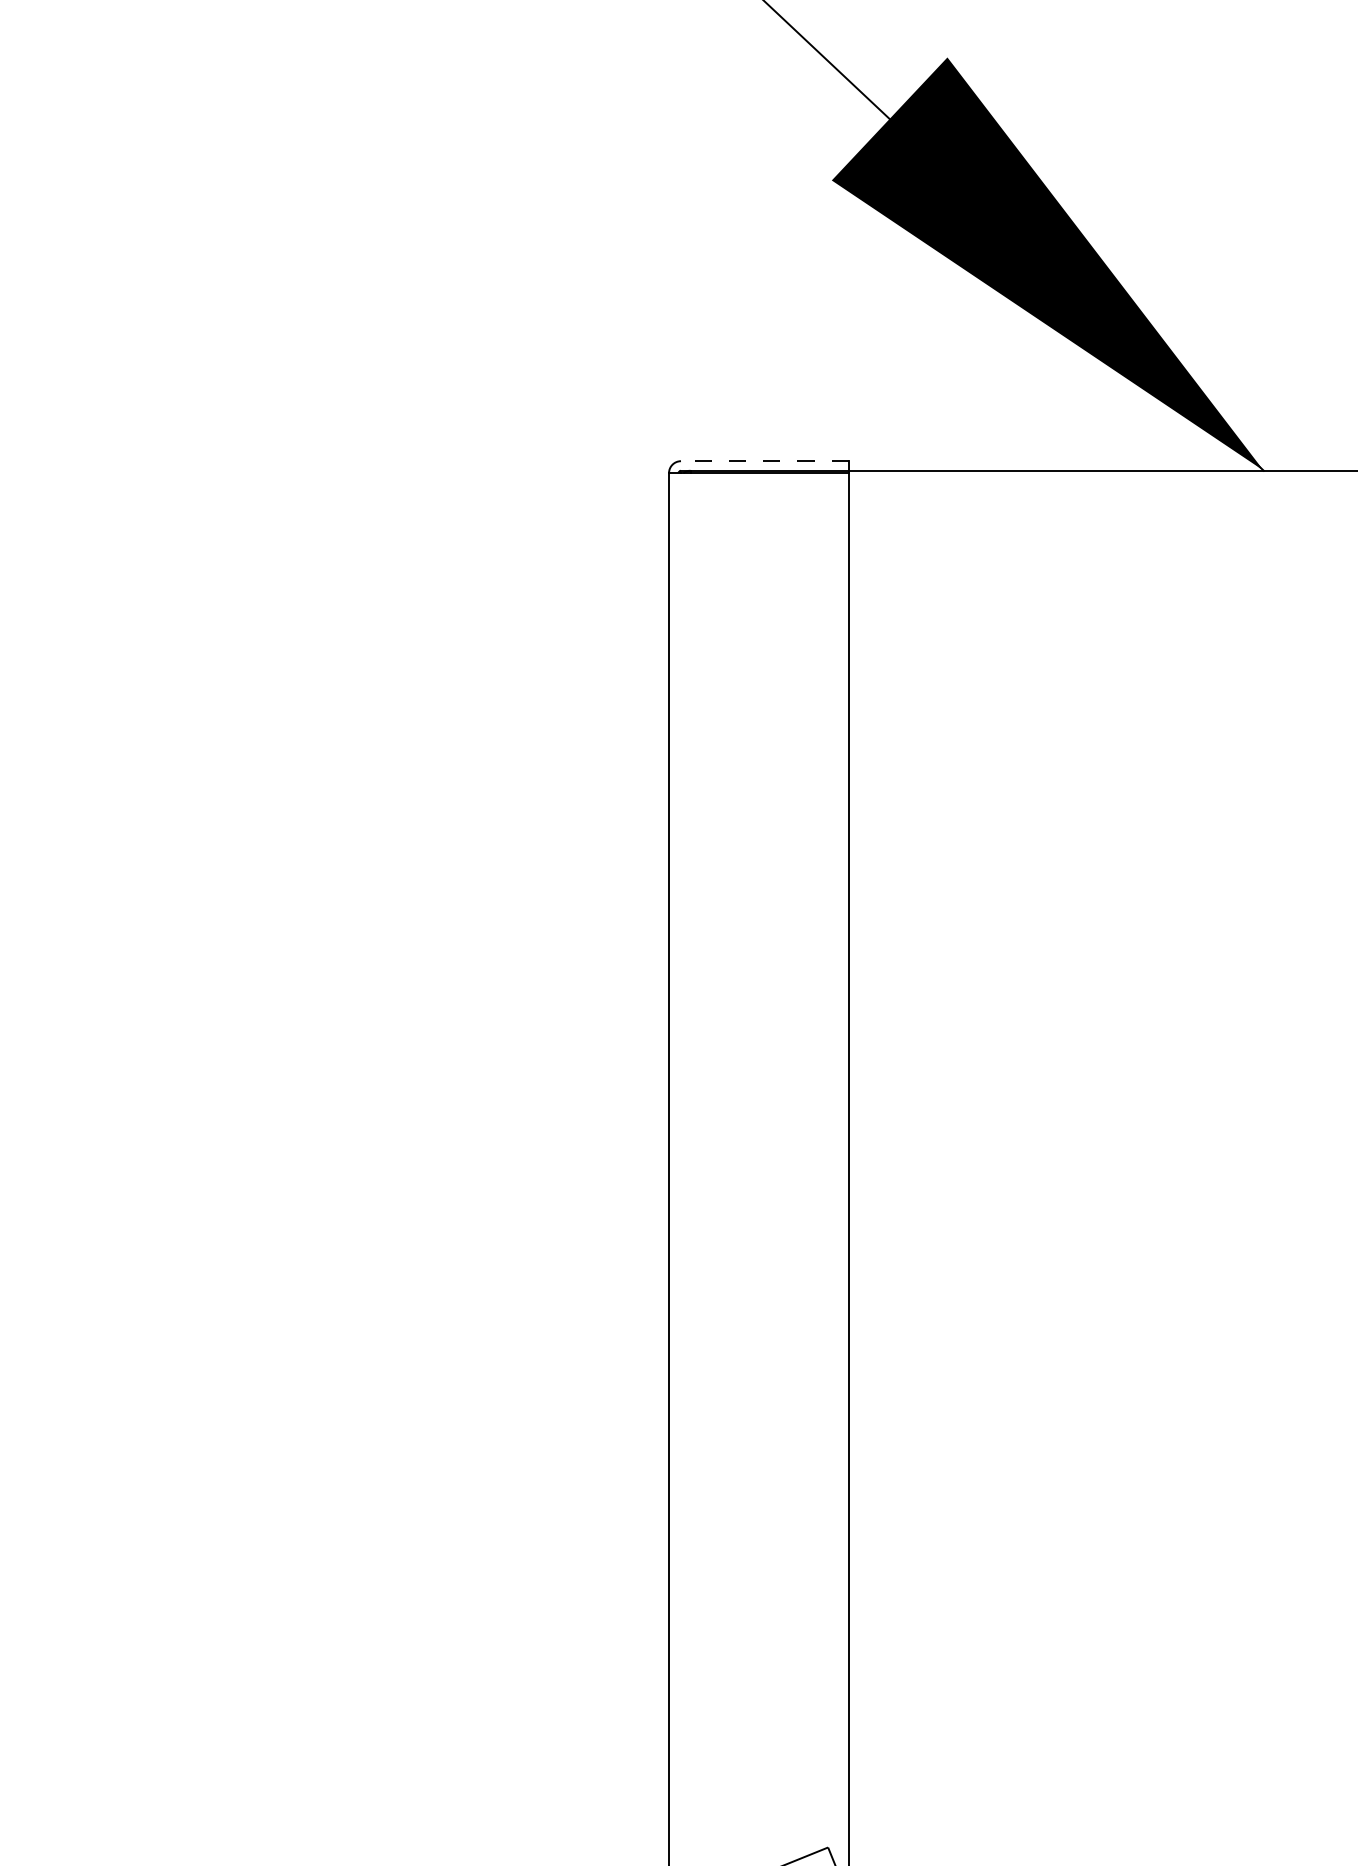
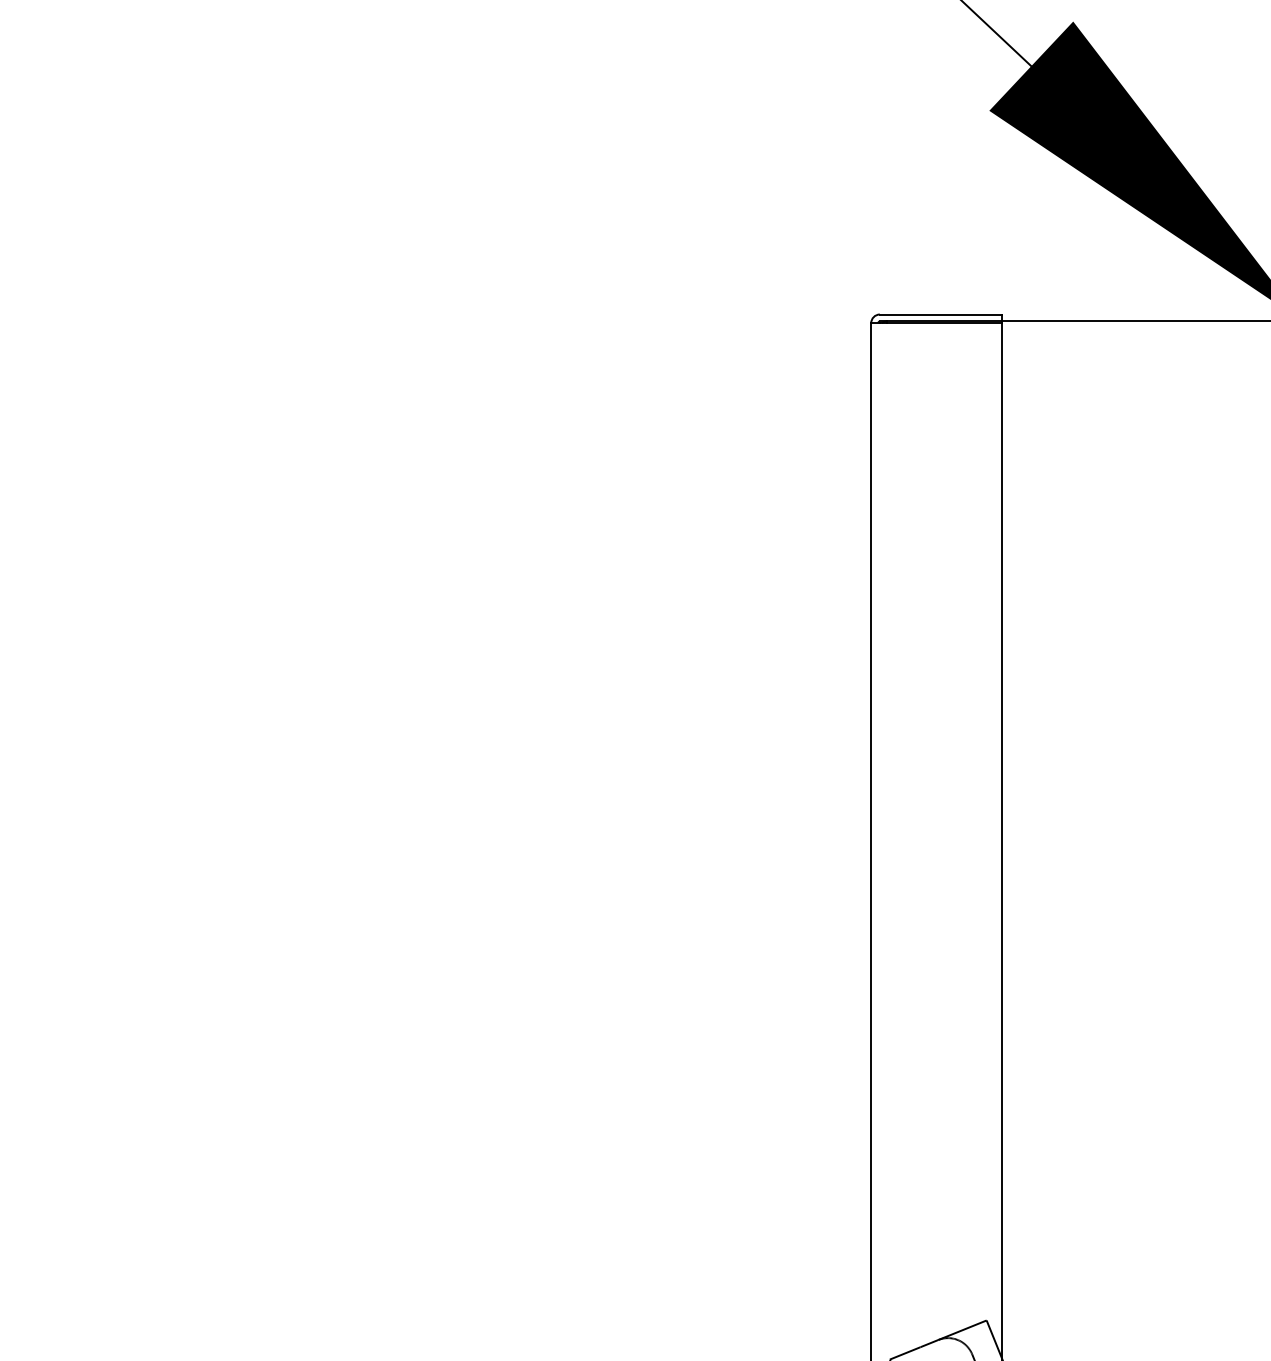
line: (764, 461) -> (940, 314), dashed -> solid

